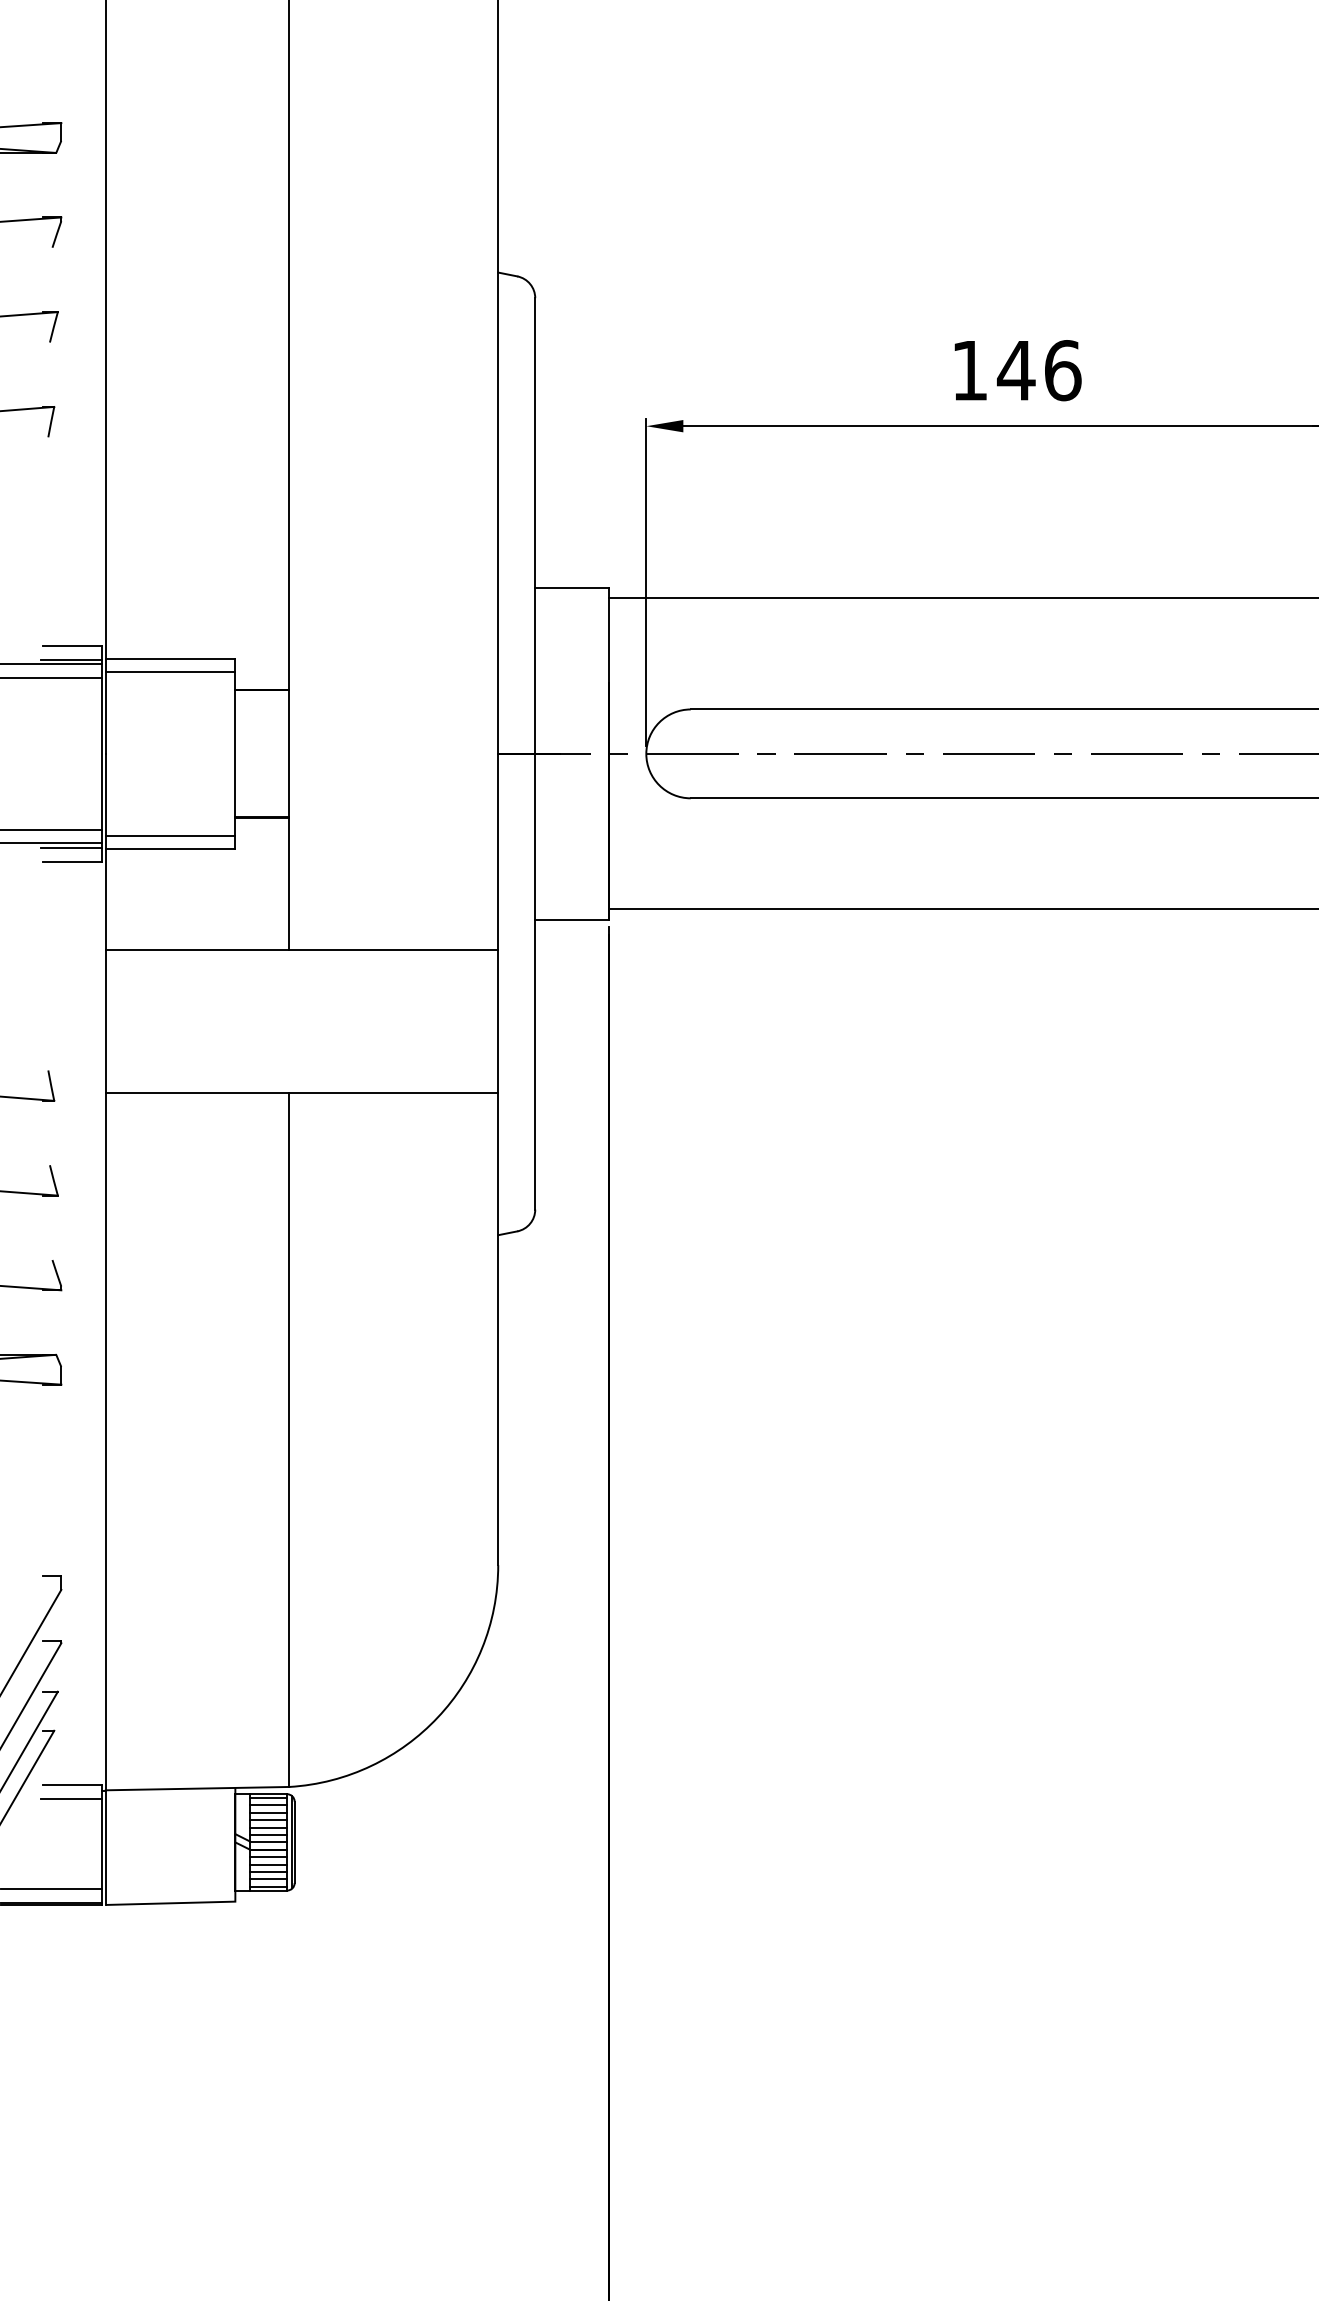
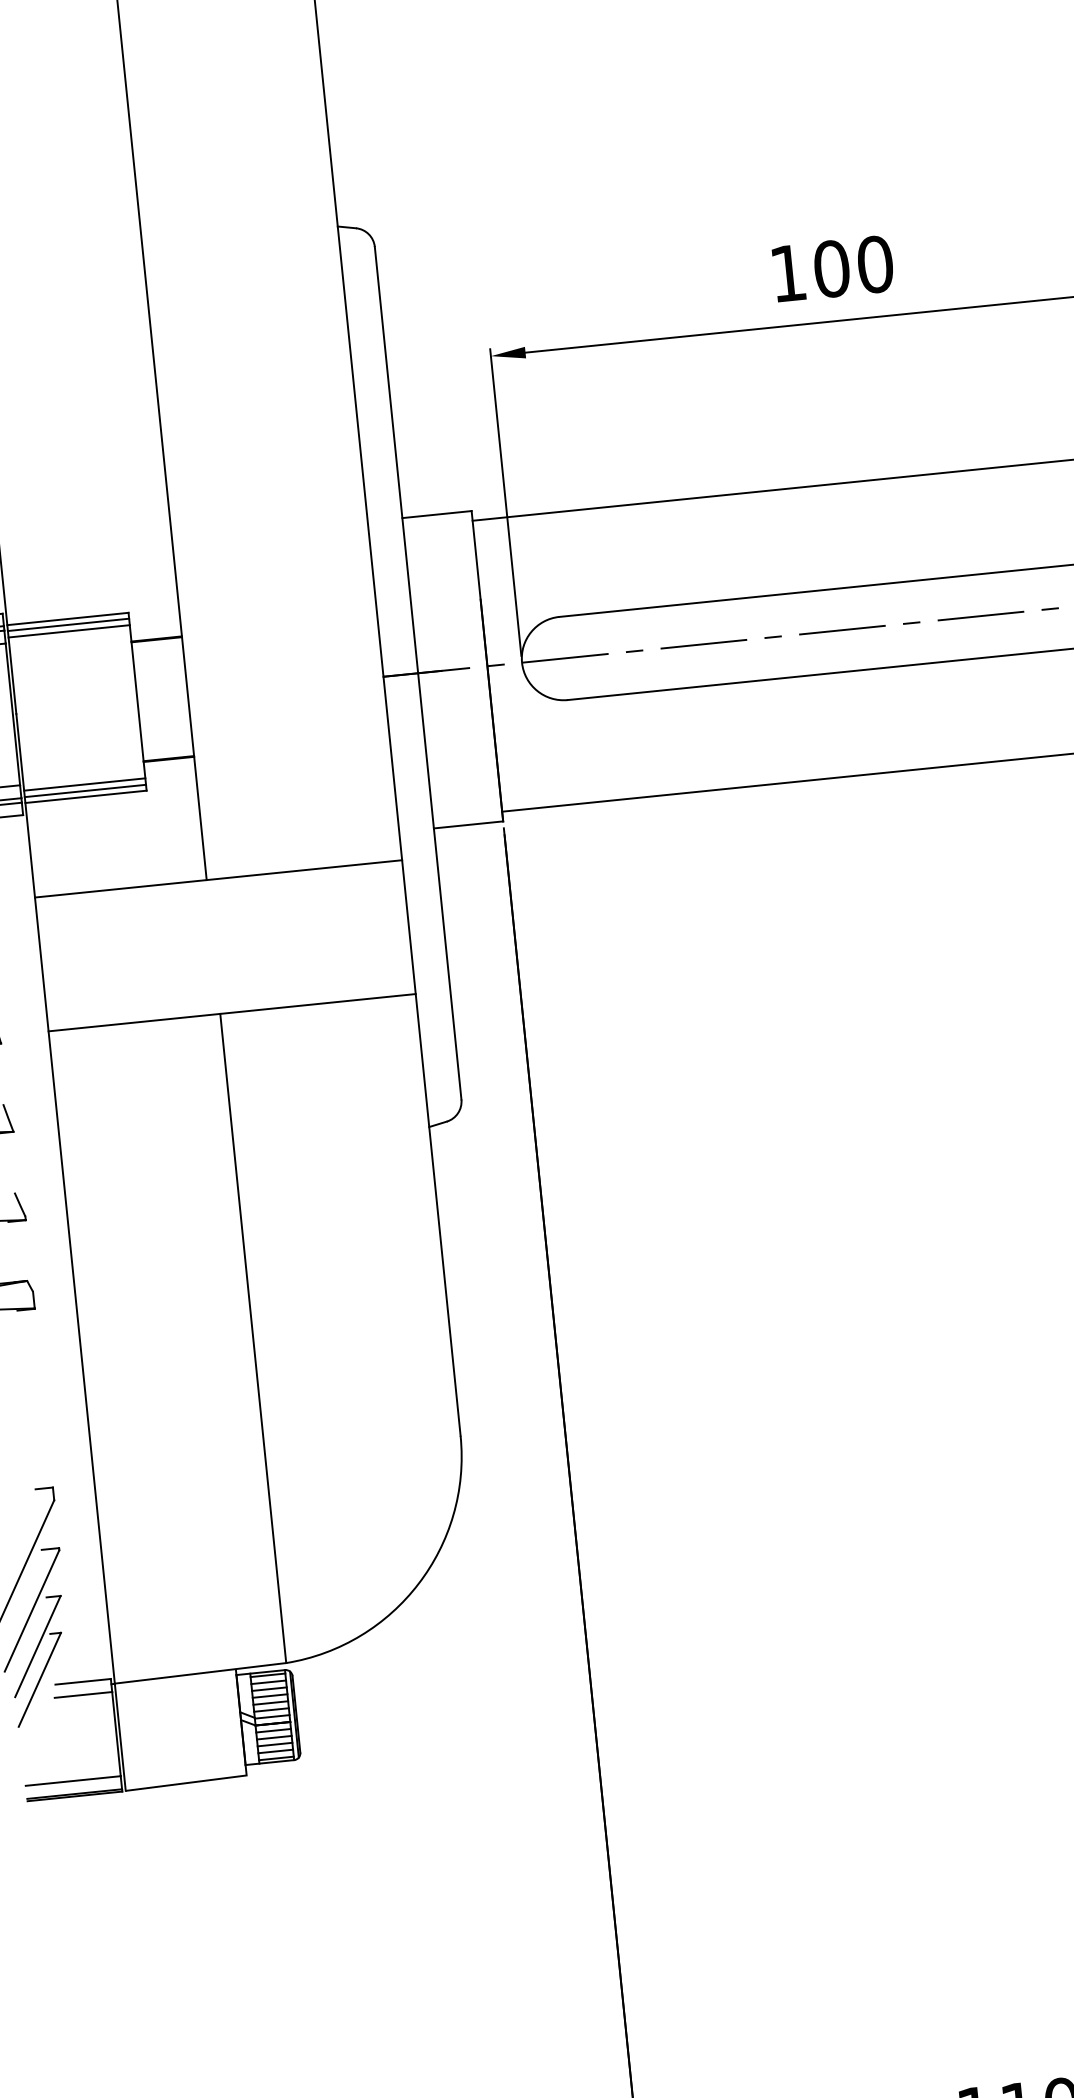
text: (1038, 370) -> (852, 266), 146 -> 100
line: (170, 665) -> (68, 625), added
line: (170, 842) -> (85, 790), added

